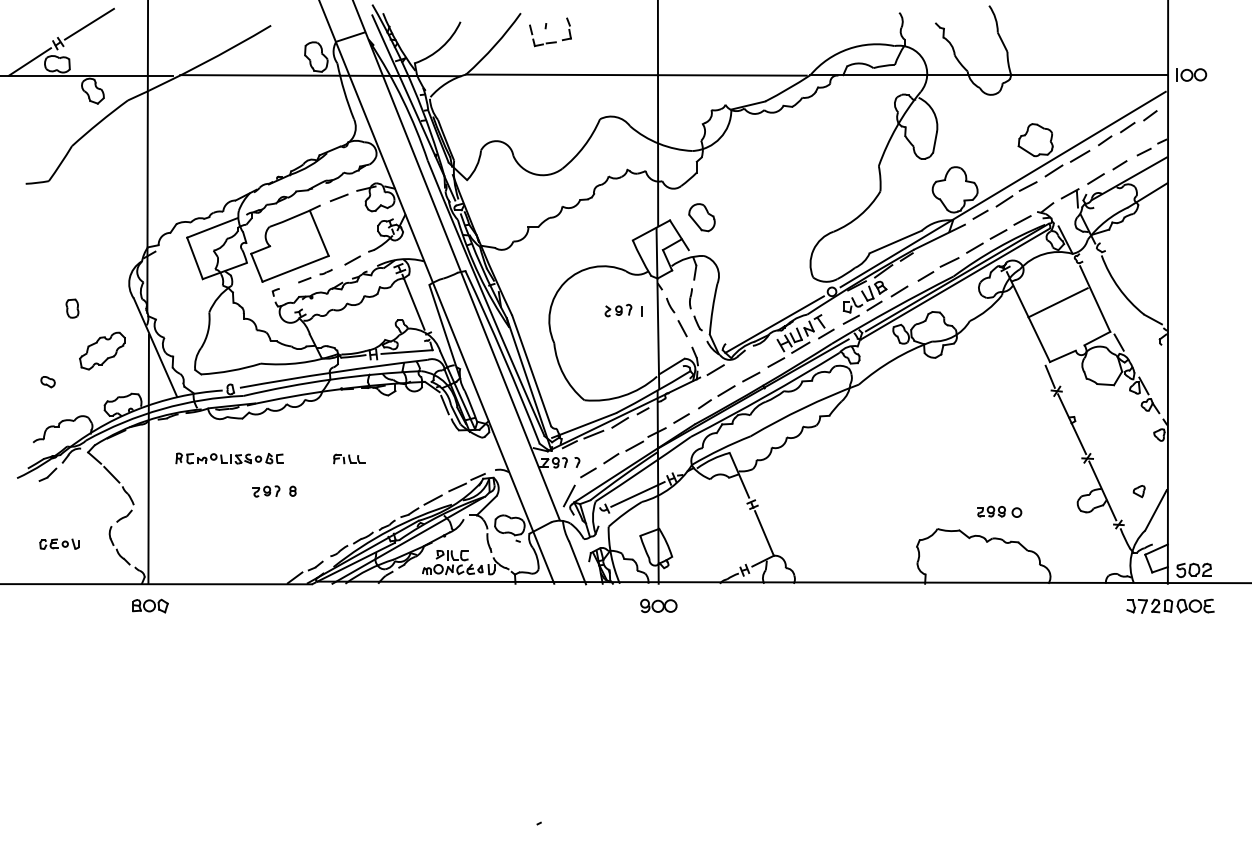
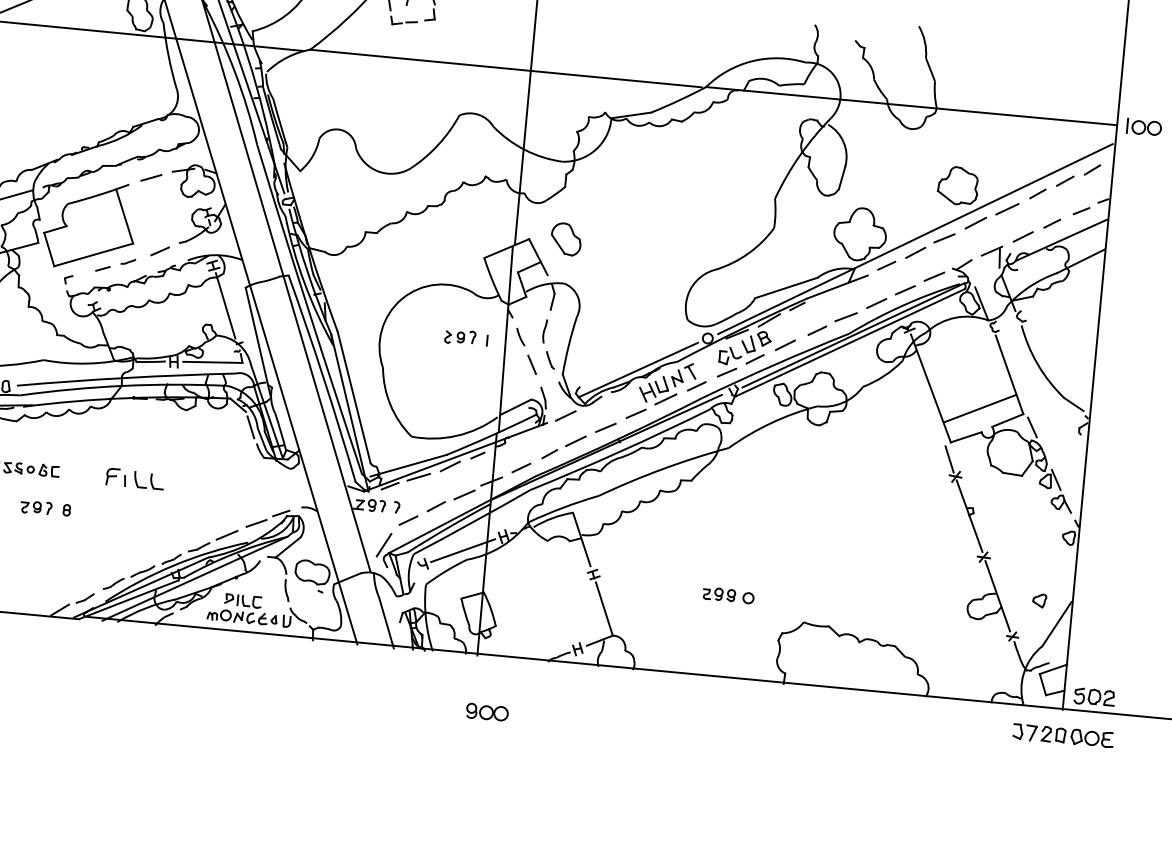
line: (1057, 302) -> (978, 408), moved
part: (349, 458) -> (135, 478), size x1.6
part: (999, 511) -> (728, 595), moved
part: (658, 605) -> (487, 711), moved

